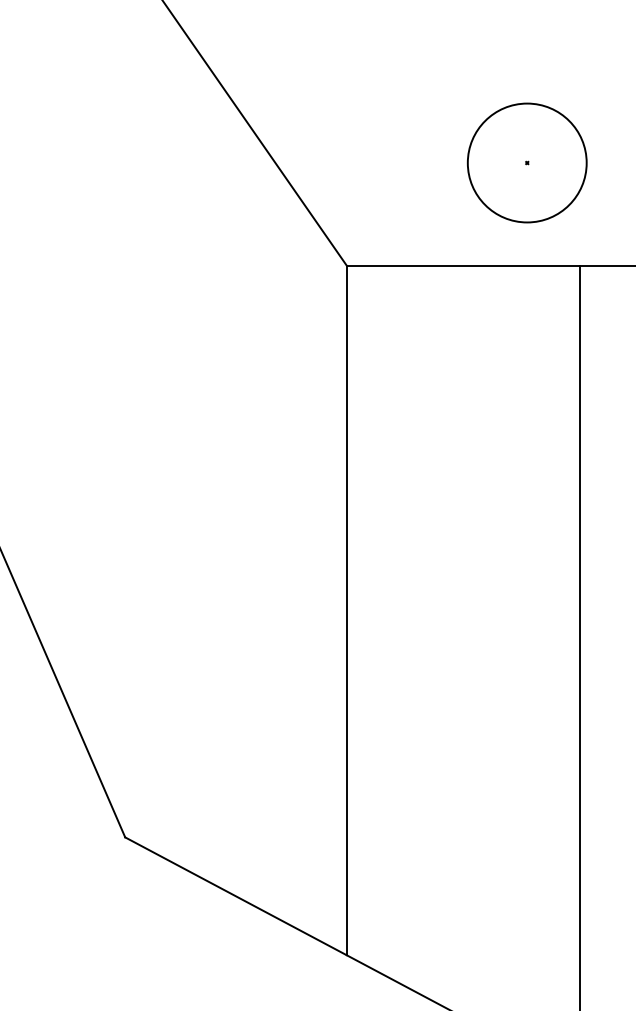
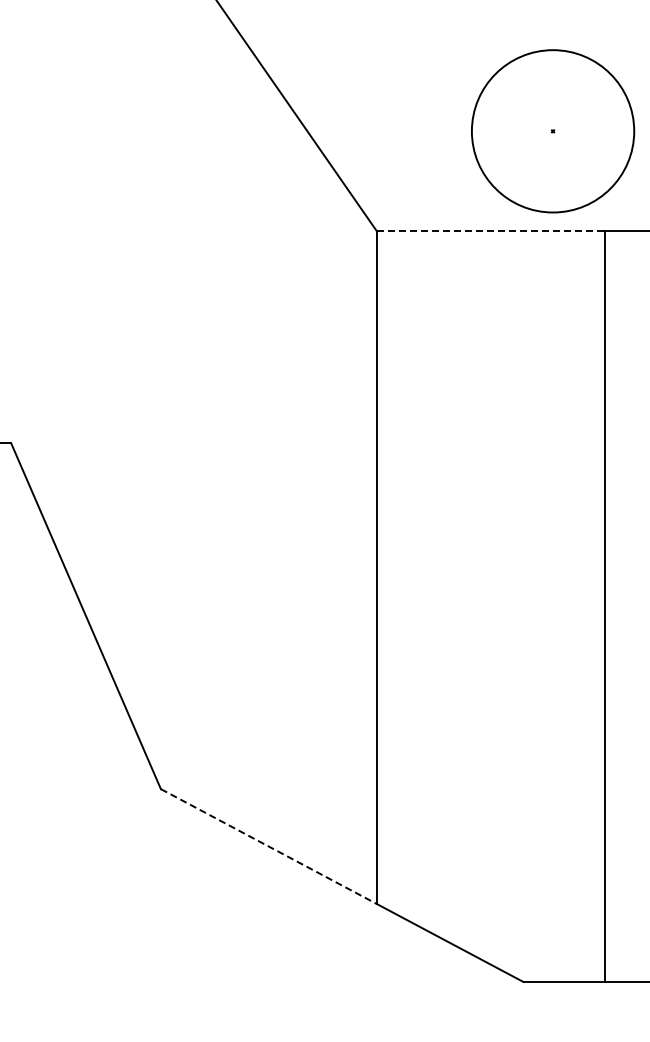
circle: (527, 163) -> (553, 131), size x1.4
line: (463, 265) -> (490, 231), solid -> dashed
line: (236, 896) -> (269, 846), solid -> dashed

